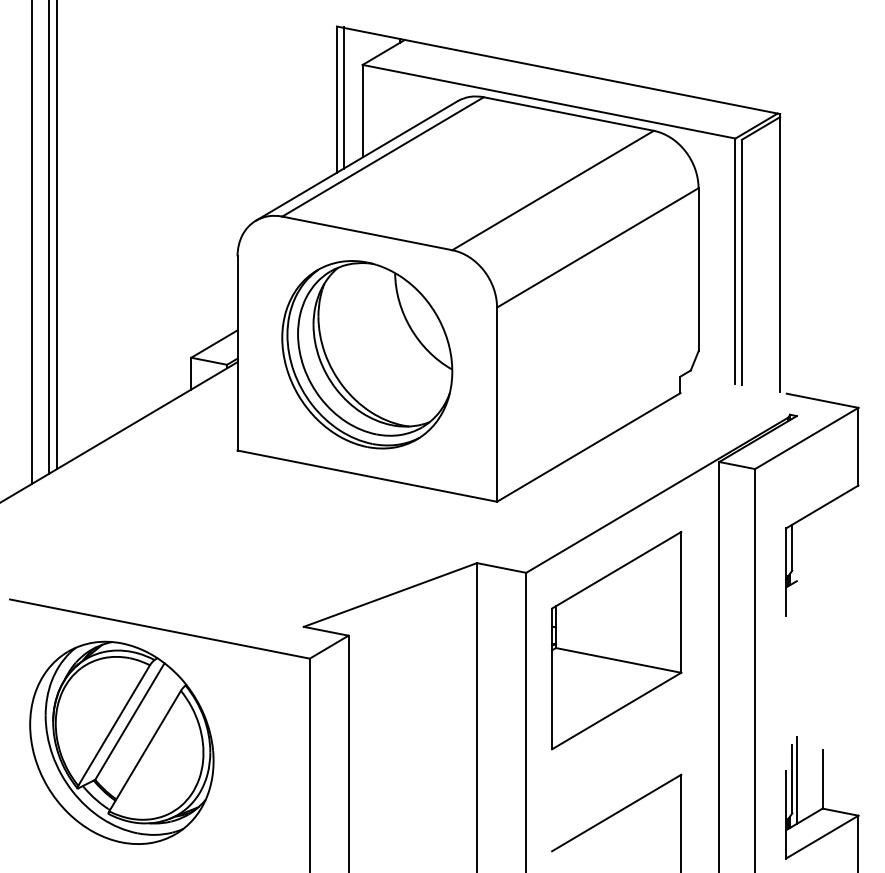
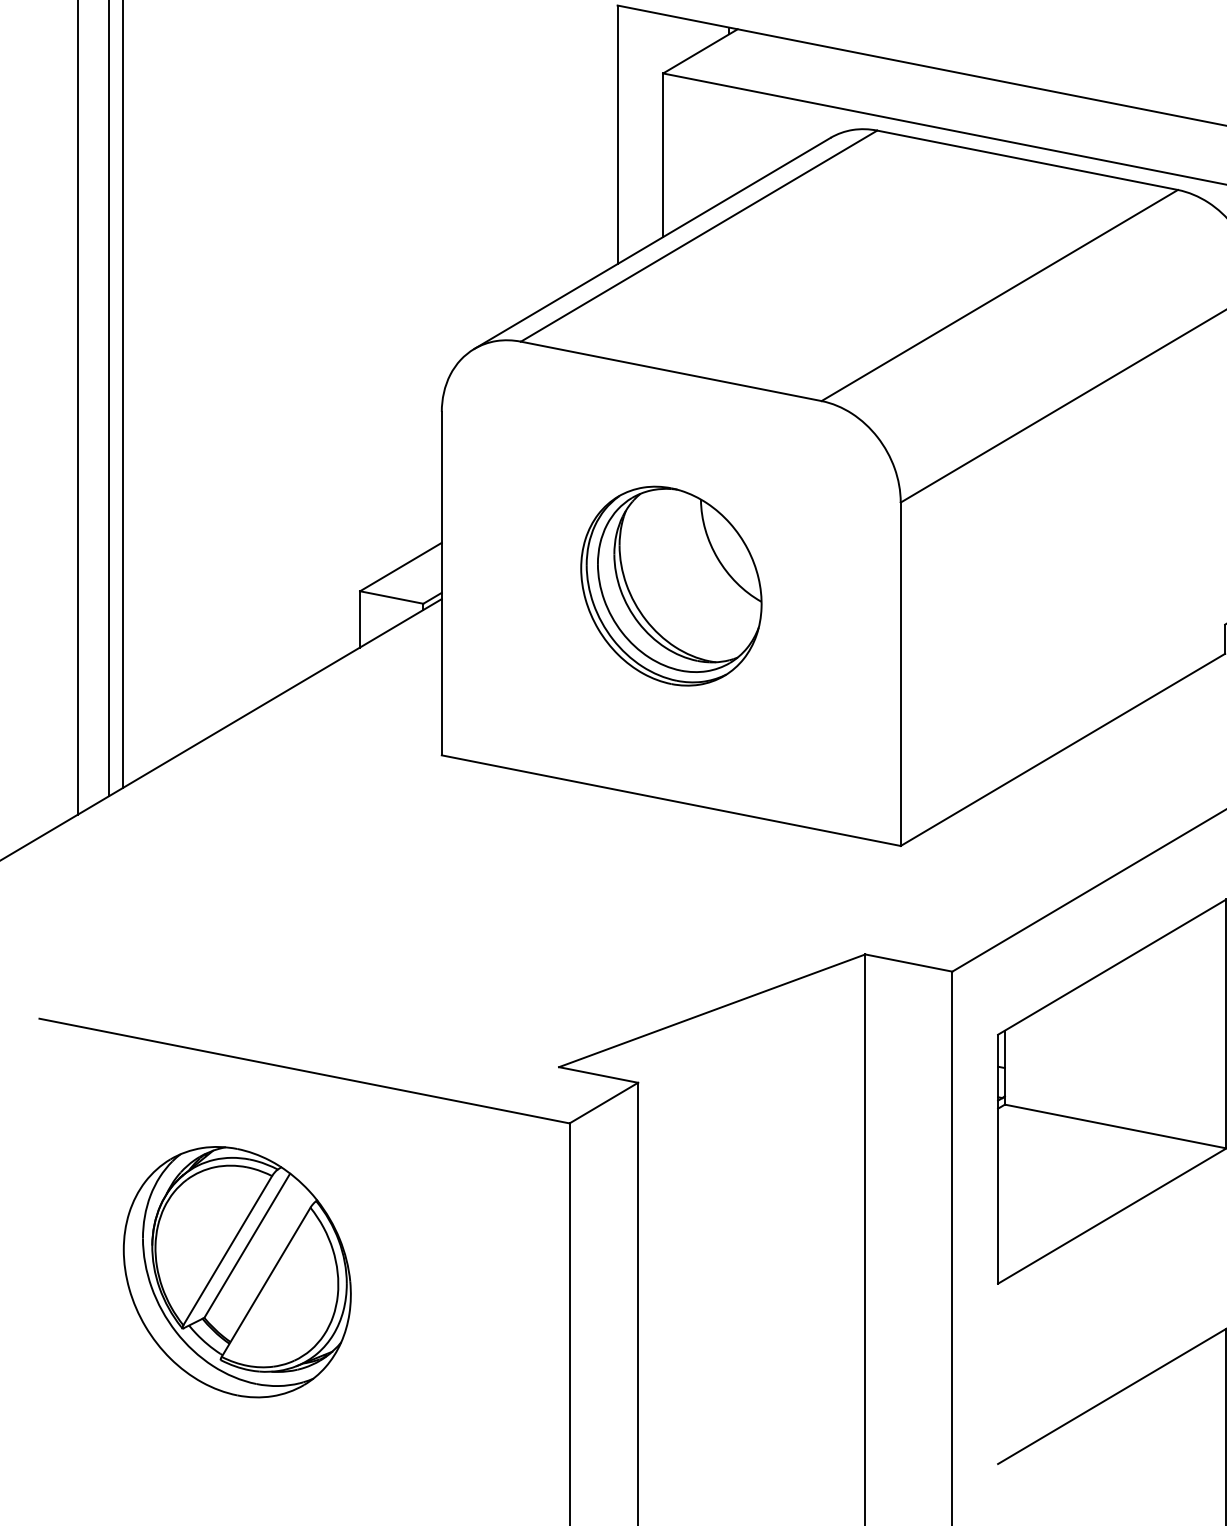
line: (343, 97) -> (629, 131), removed
part: (367, 354) -> (671, 585), size x0.6
part: (121, 742) -> (236, 1271), size x0.7

